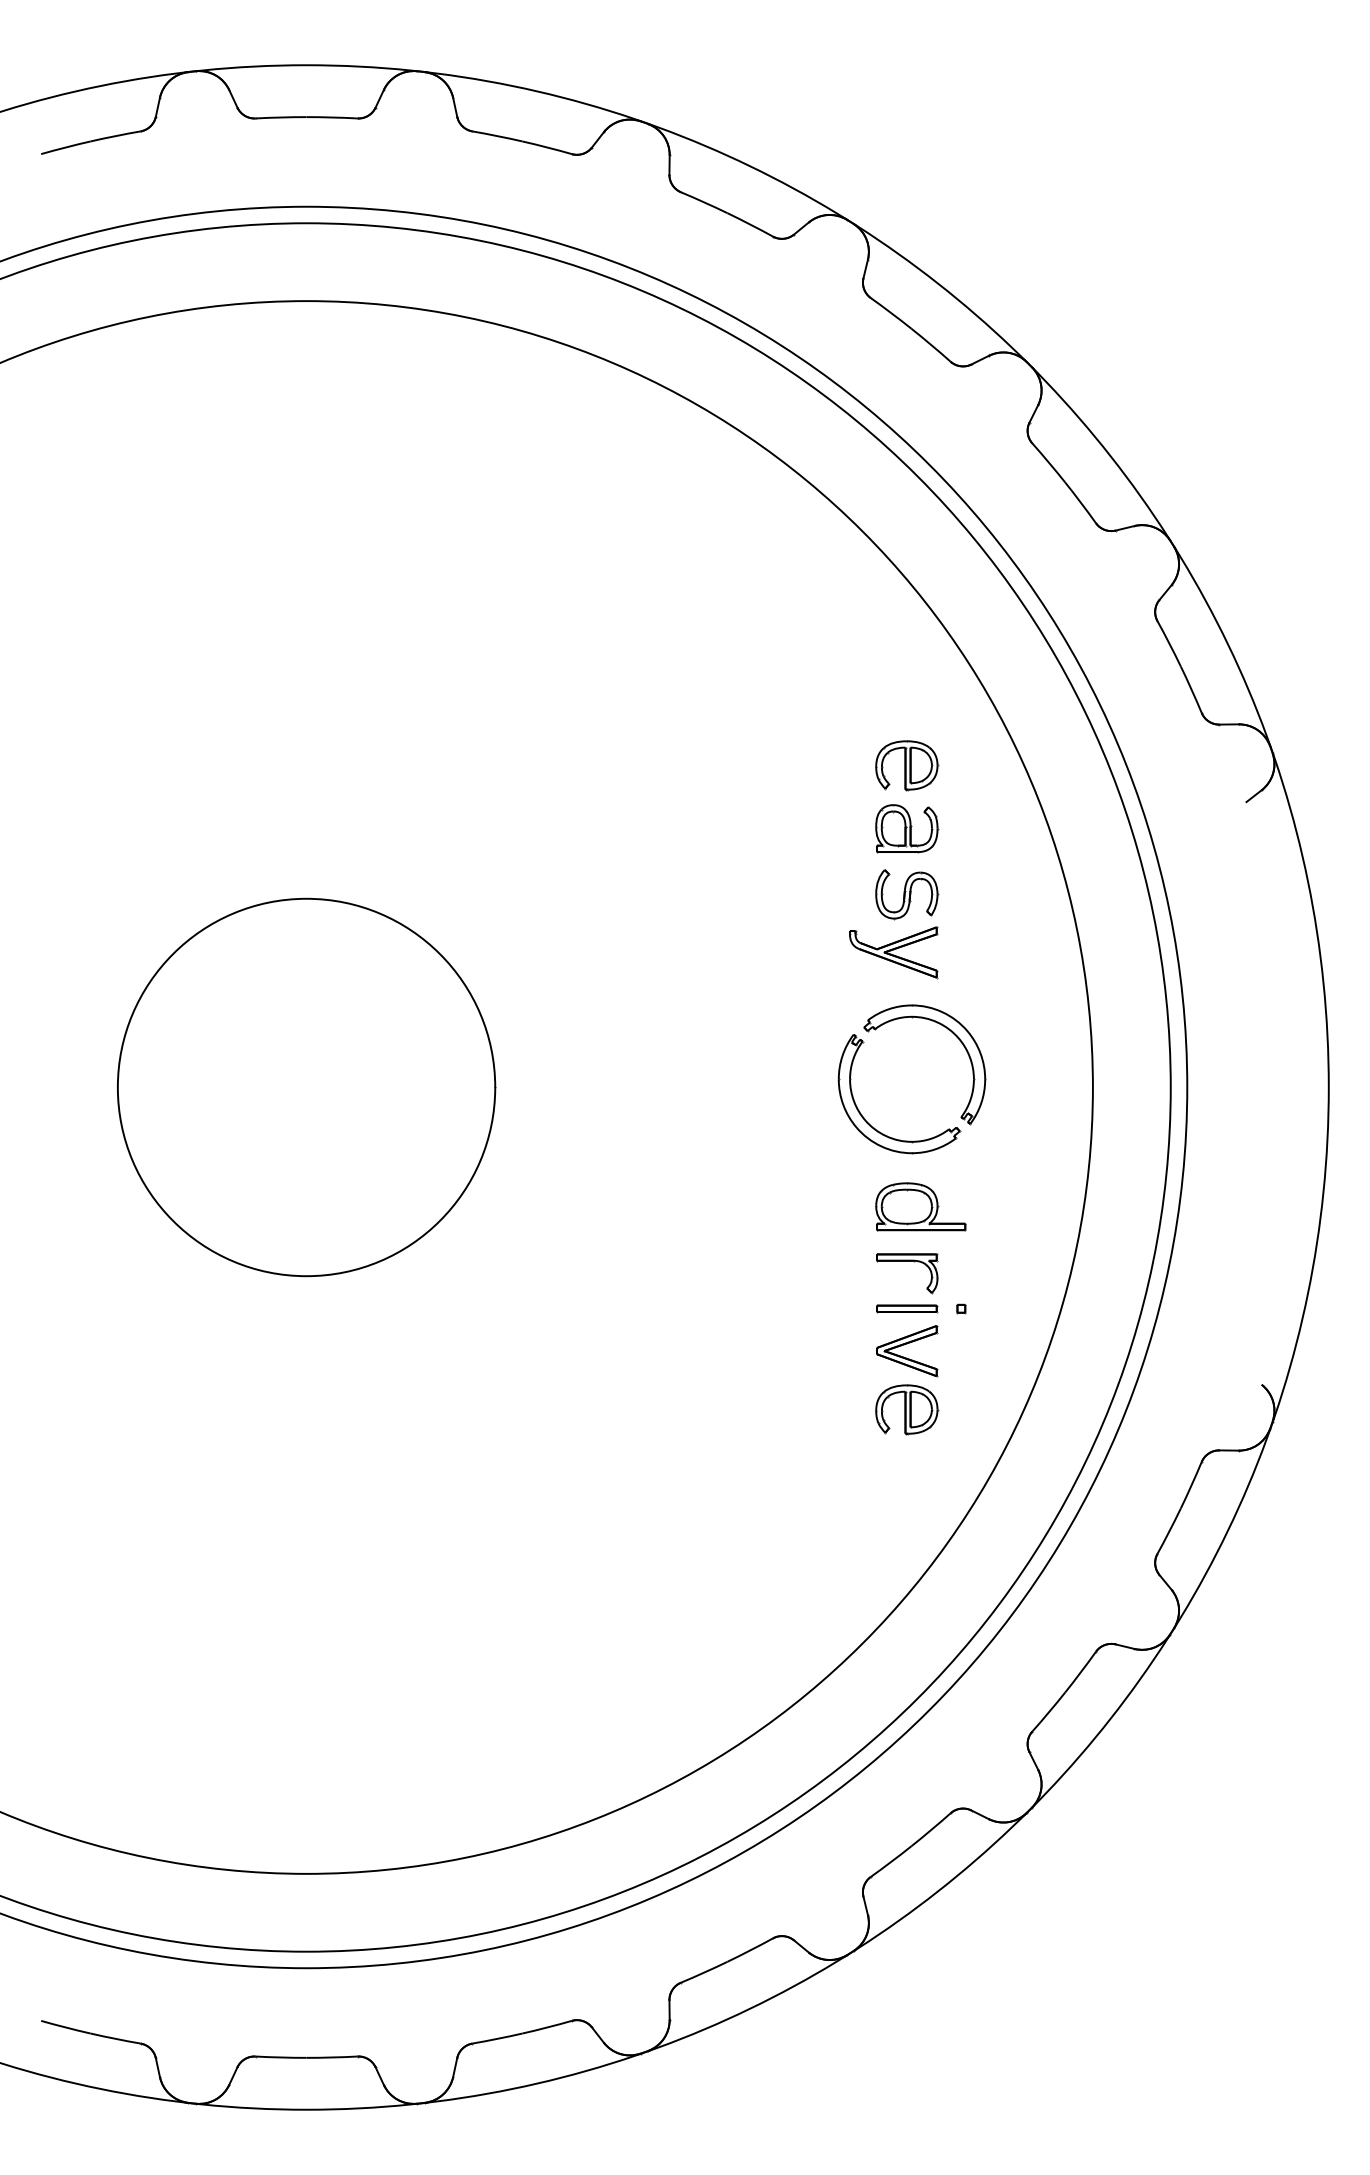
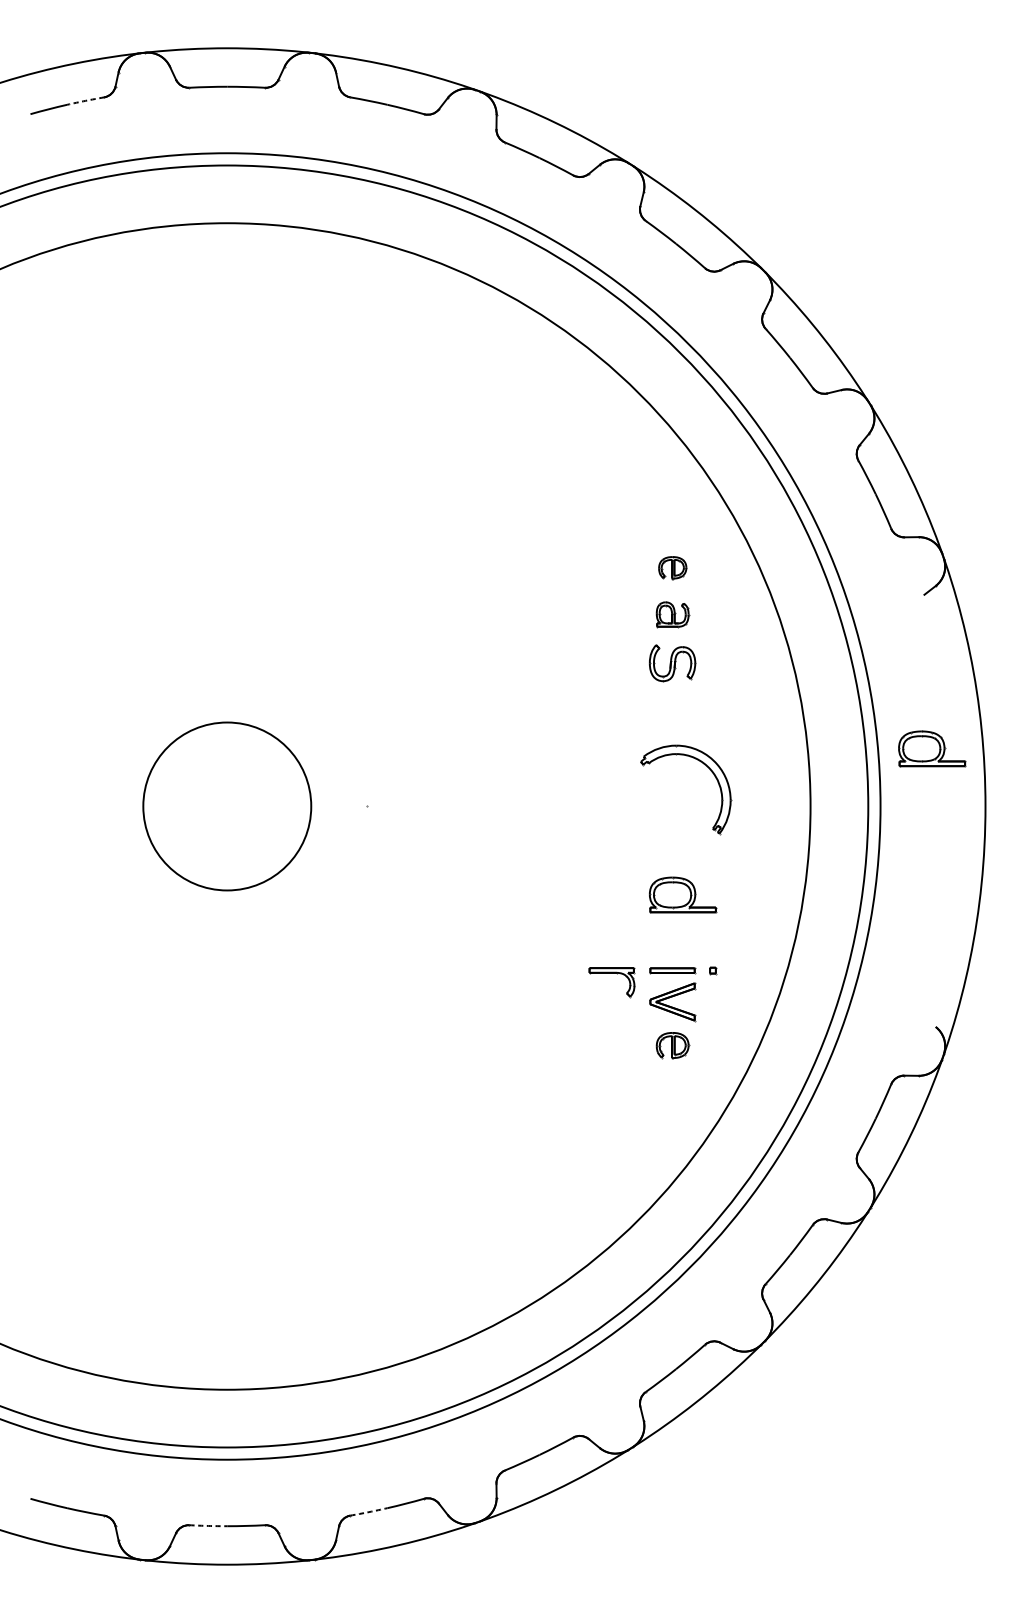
arc: (115, 136) -> (85, 101), solid -> dashed
part: (907, 765) -> (673, 567), size x0.6
part: (907, 828) -> (673, 614), size x0.7
part: (893, 952) -> (662, 706), removed
part: (1256, 1009) -> (931, 748), added
circle: (306, 1087) -> (227, 806), size x0.6
part: (874, 1127) -> (648, 836), removed
part: (907, 1261) -> (612, 973), moved
part: (907, 1409) -> (673, 1045), size x0.7
arc: (497, 2038) -> (368, 1511), solid -> dashed
arc: (281, 2057) -> (208, 1525), solid -> dashed

